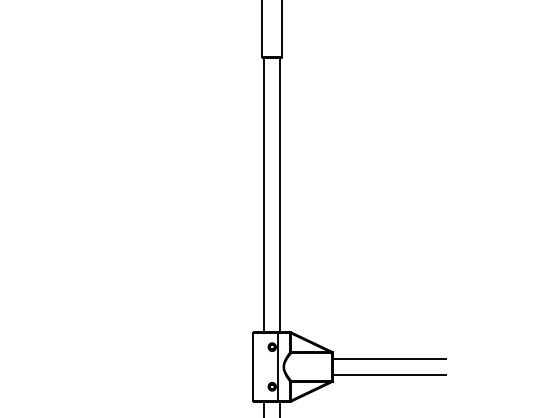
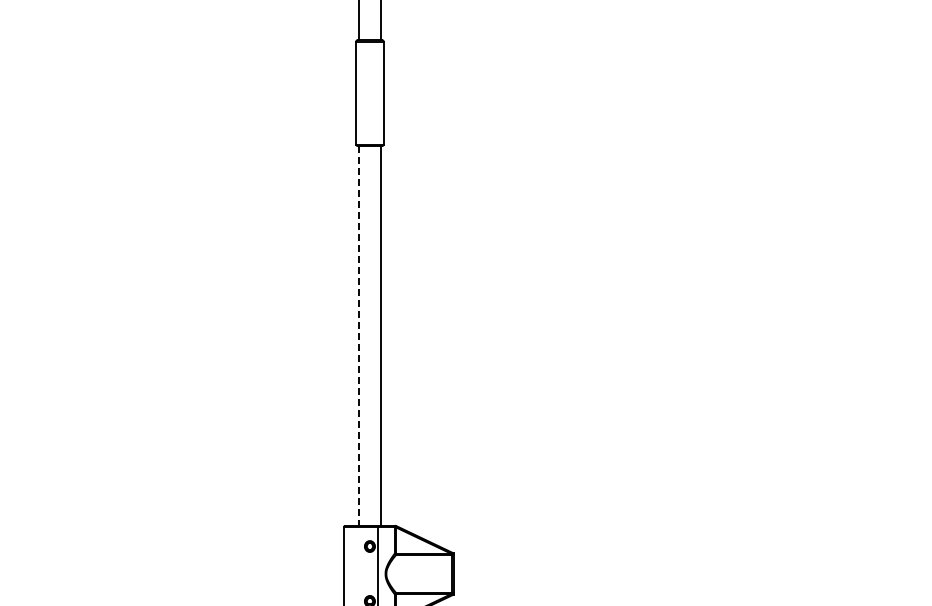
line: (264, 195) -> (358, 336), solid -> dashed
line: (388, 359) -> (531, 563), removed
line: (388, 374) -> (531, 584), removed

